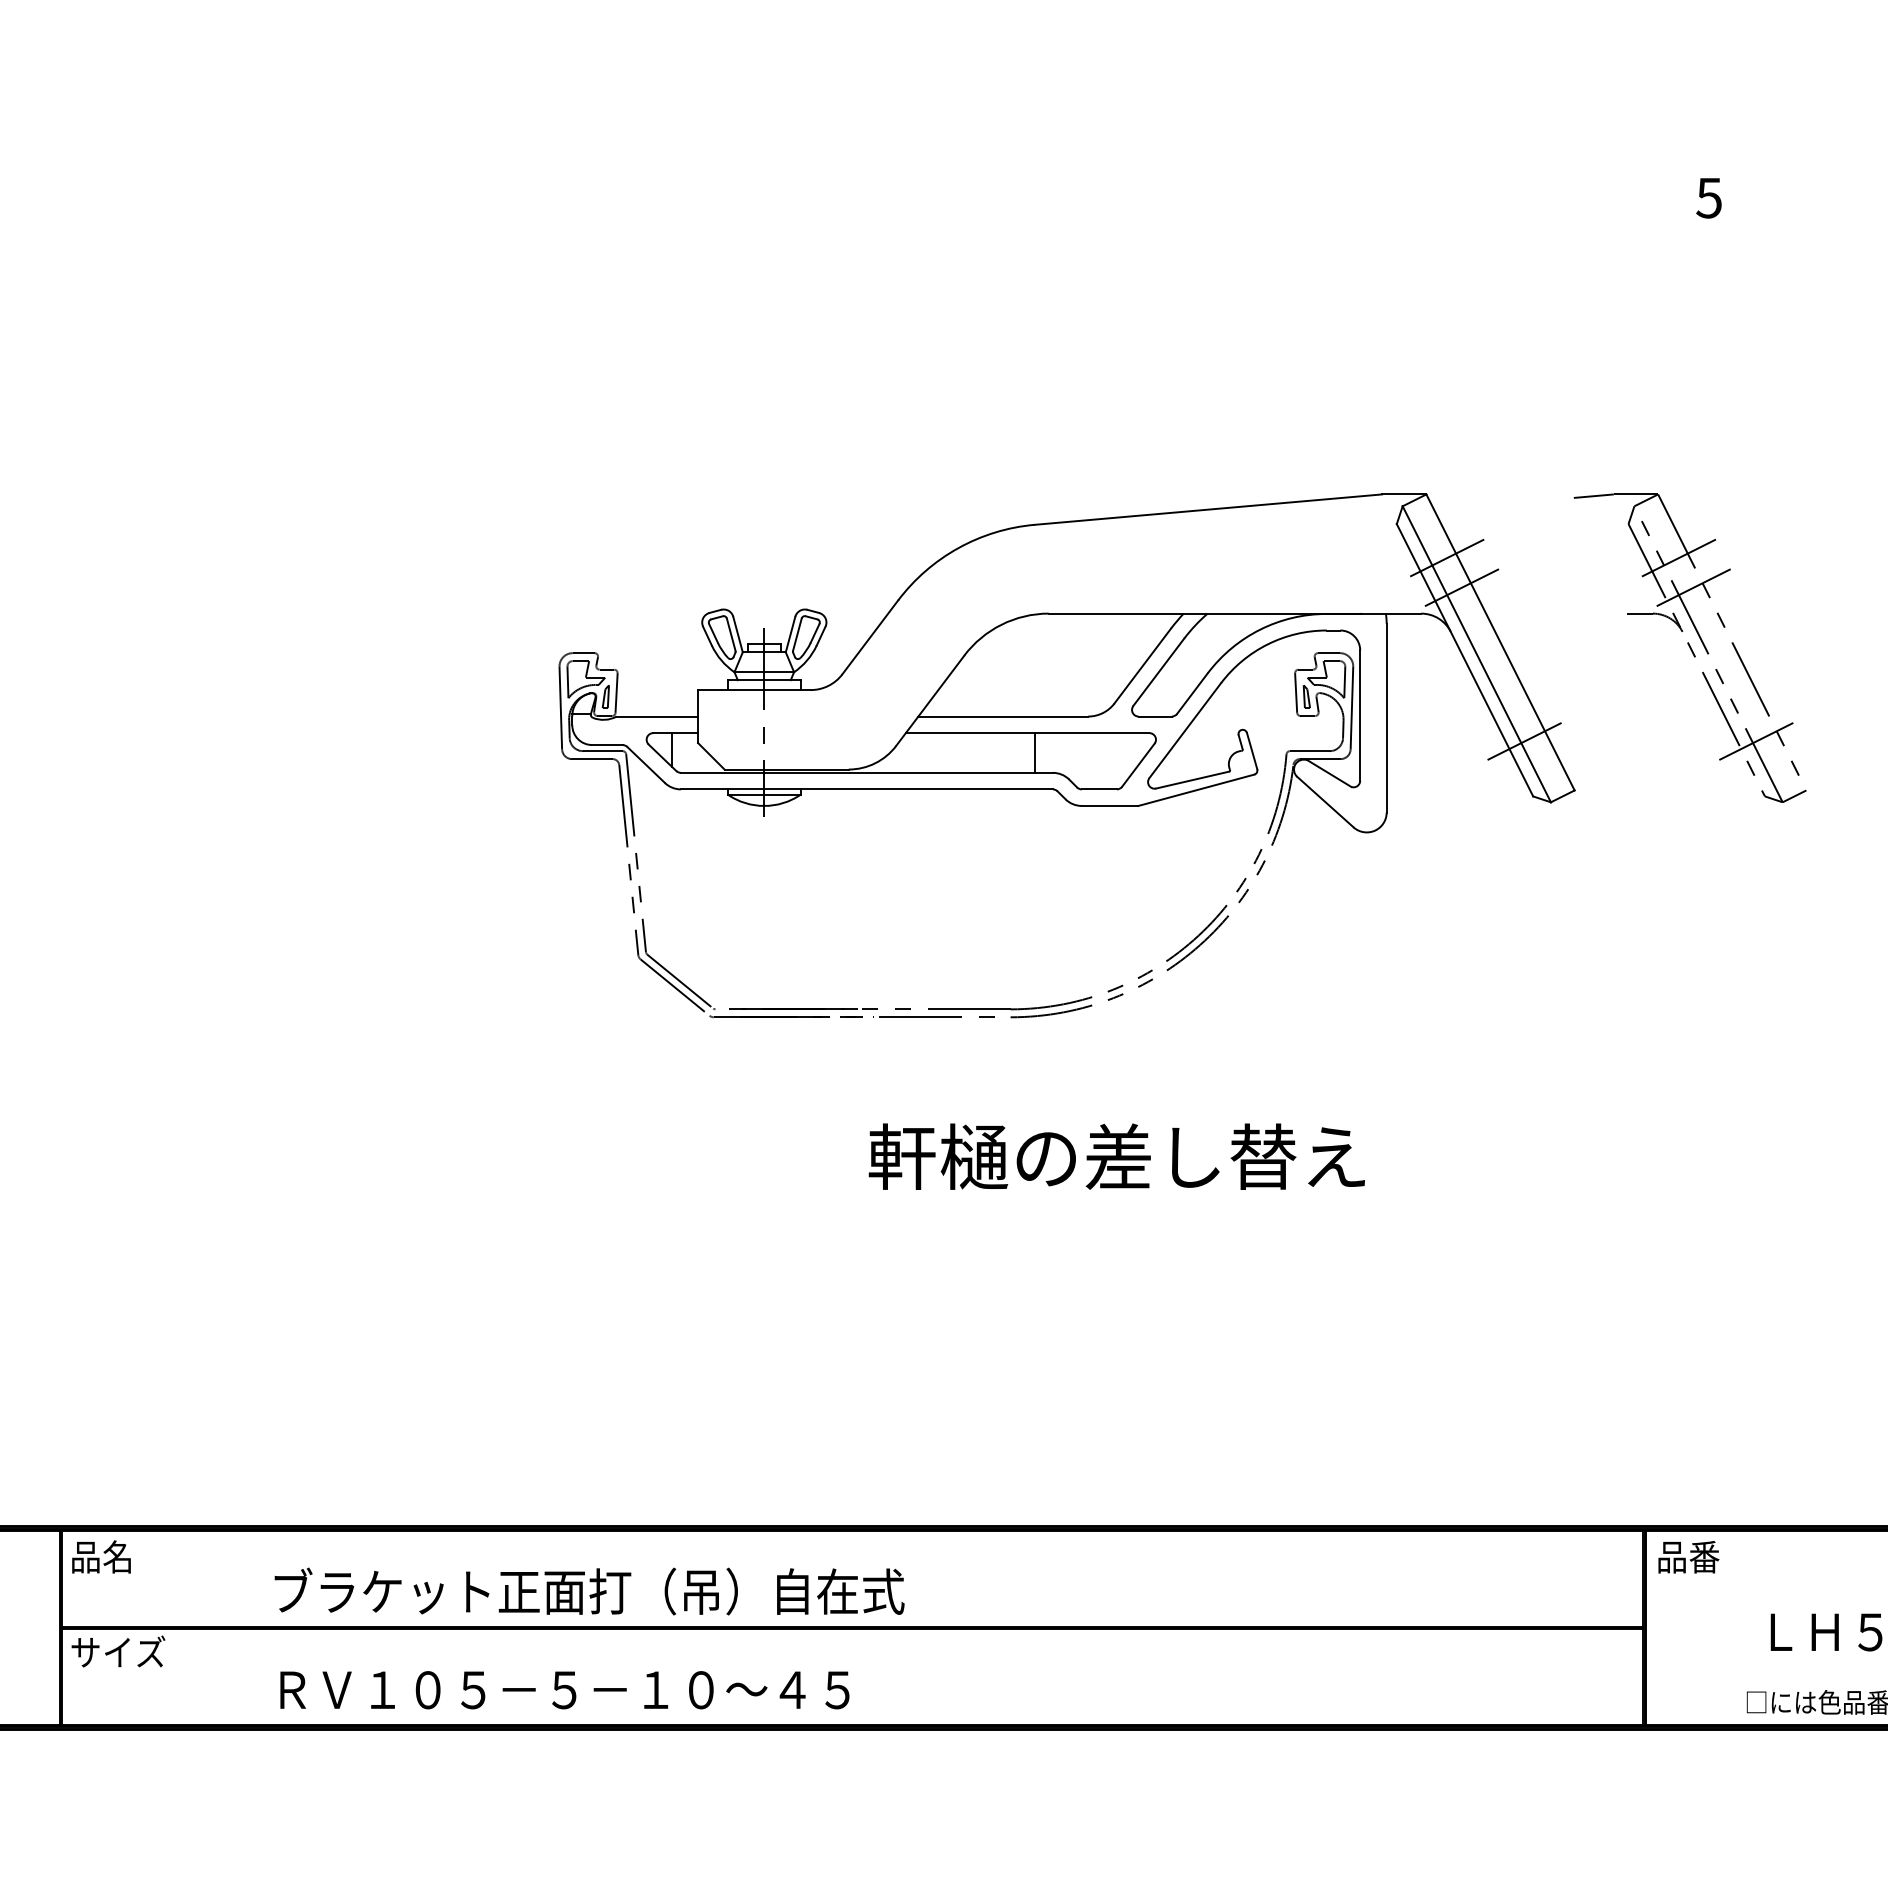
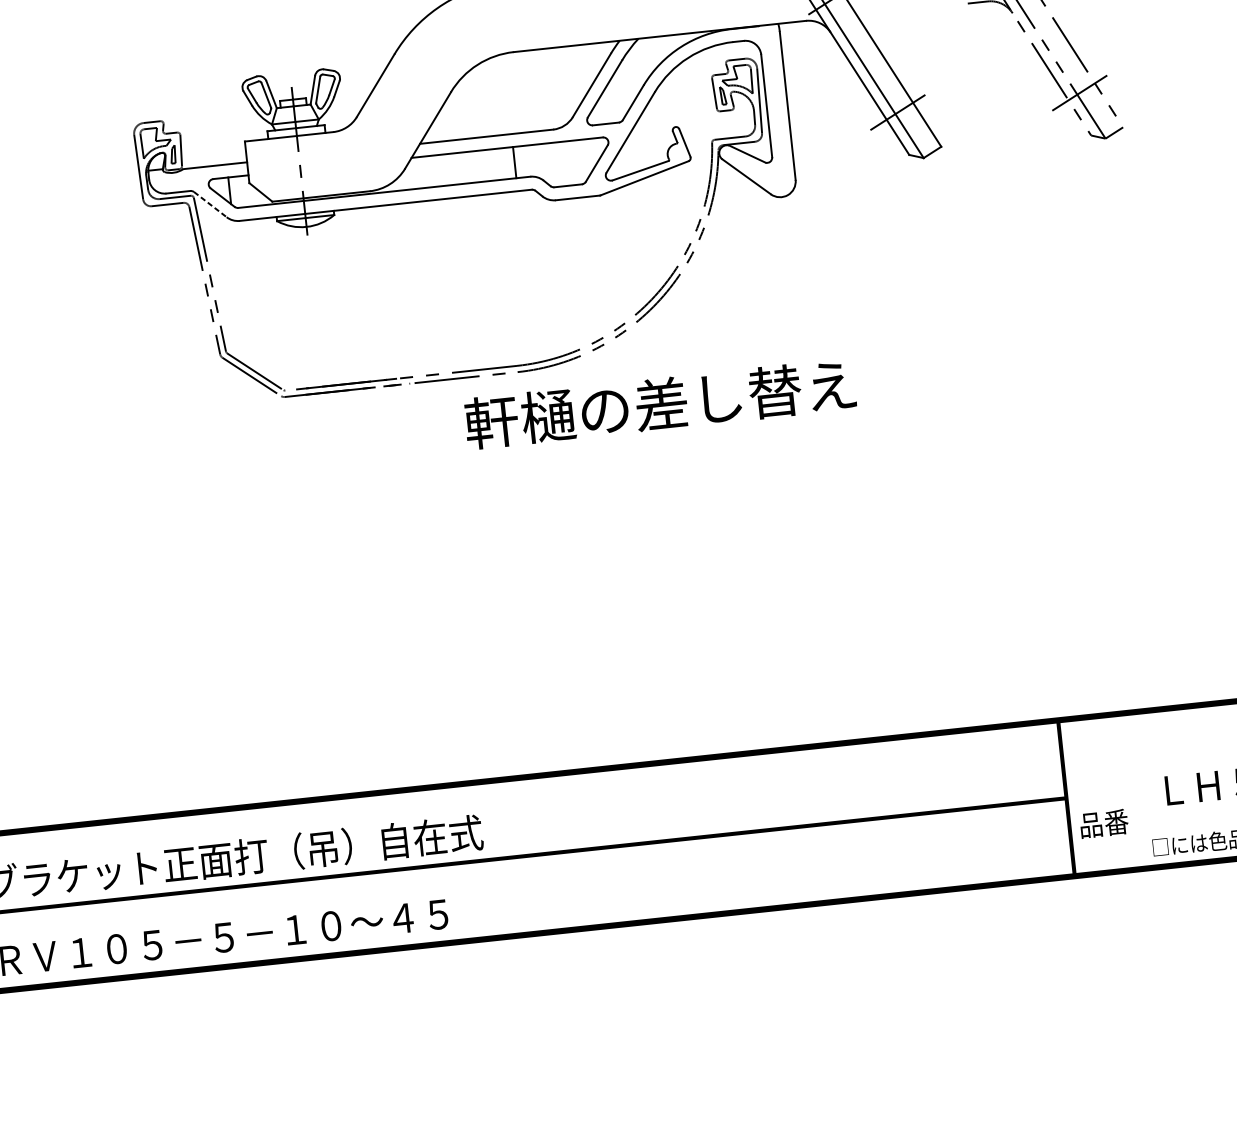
line: (646, 765) -> (210, 205), solid -> dashed
text: (1116, 1156) -> (659, 403), moved
text: (1688, 1557) -> (1104, 824), moved

